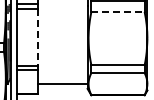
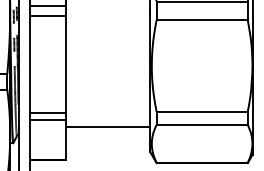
line: (118, 11) -> (203, 19), dashed -> solid
line: (38, 37) -> (66, 64), dashed -> solid
line: (62, 84) -> (107, 127), moved

